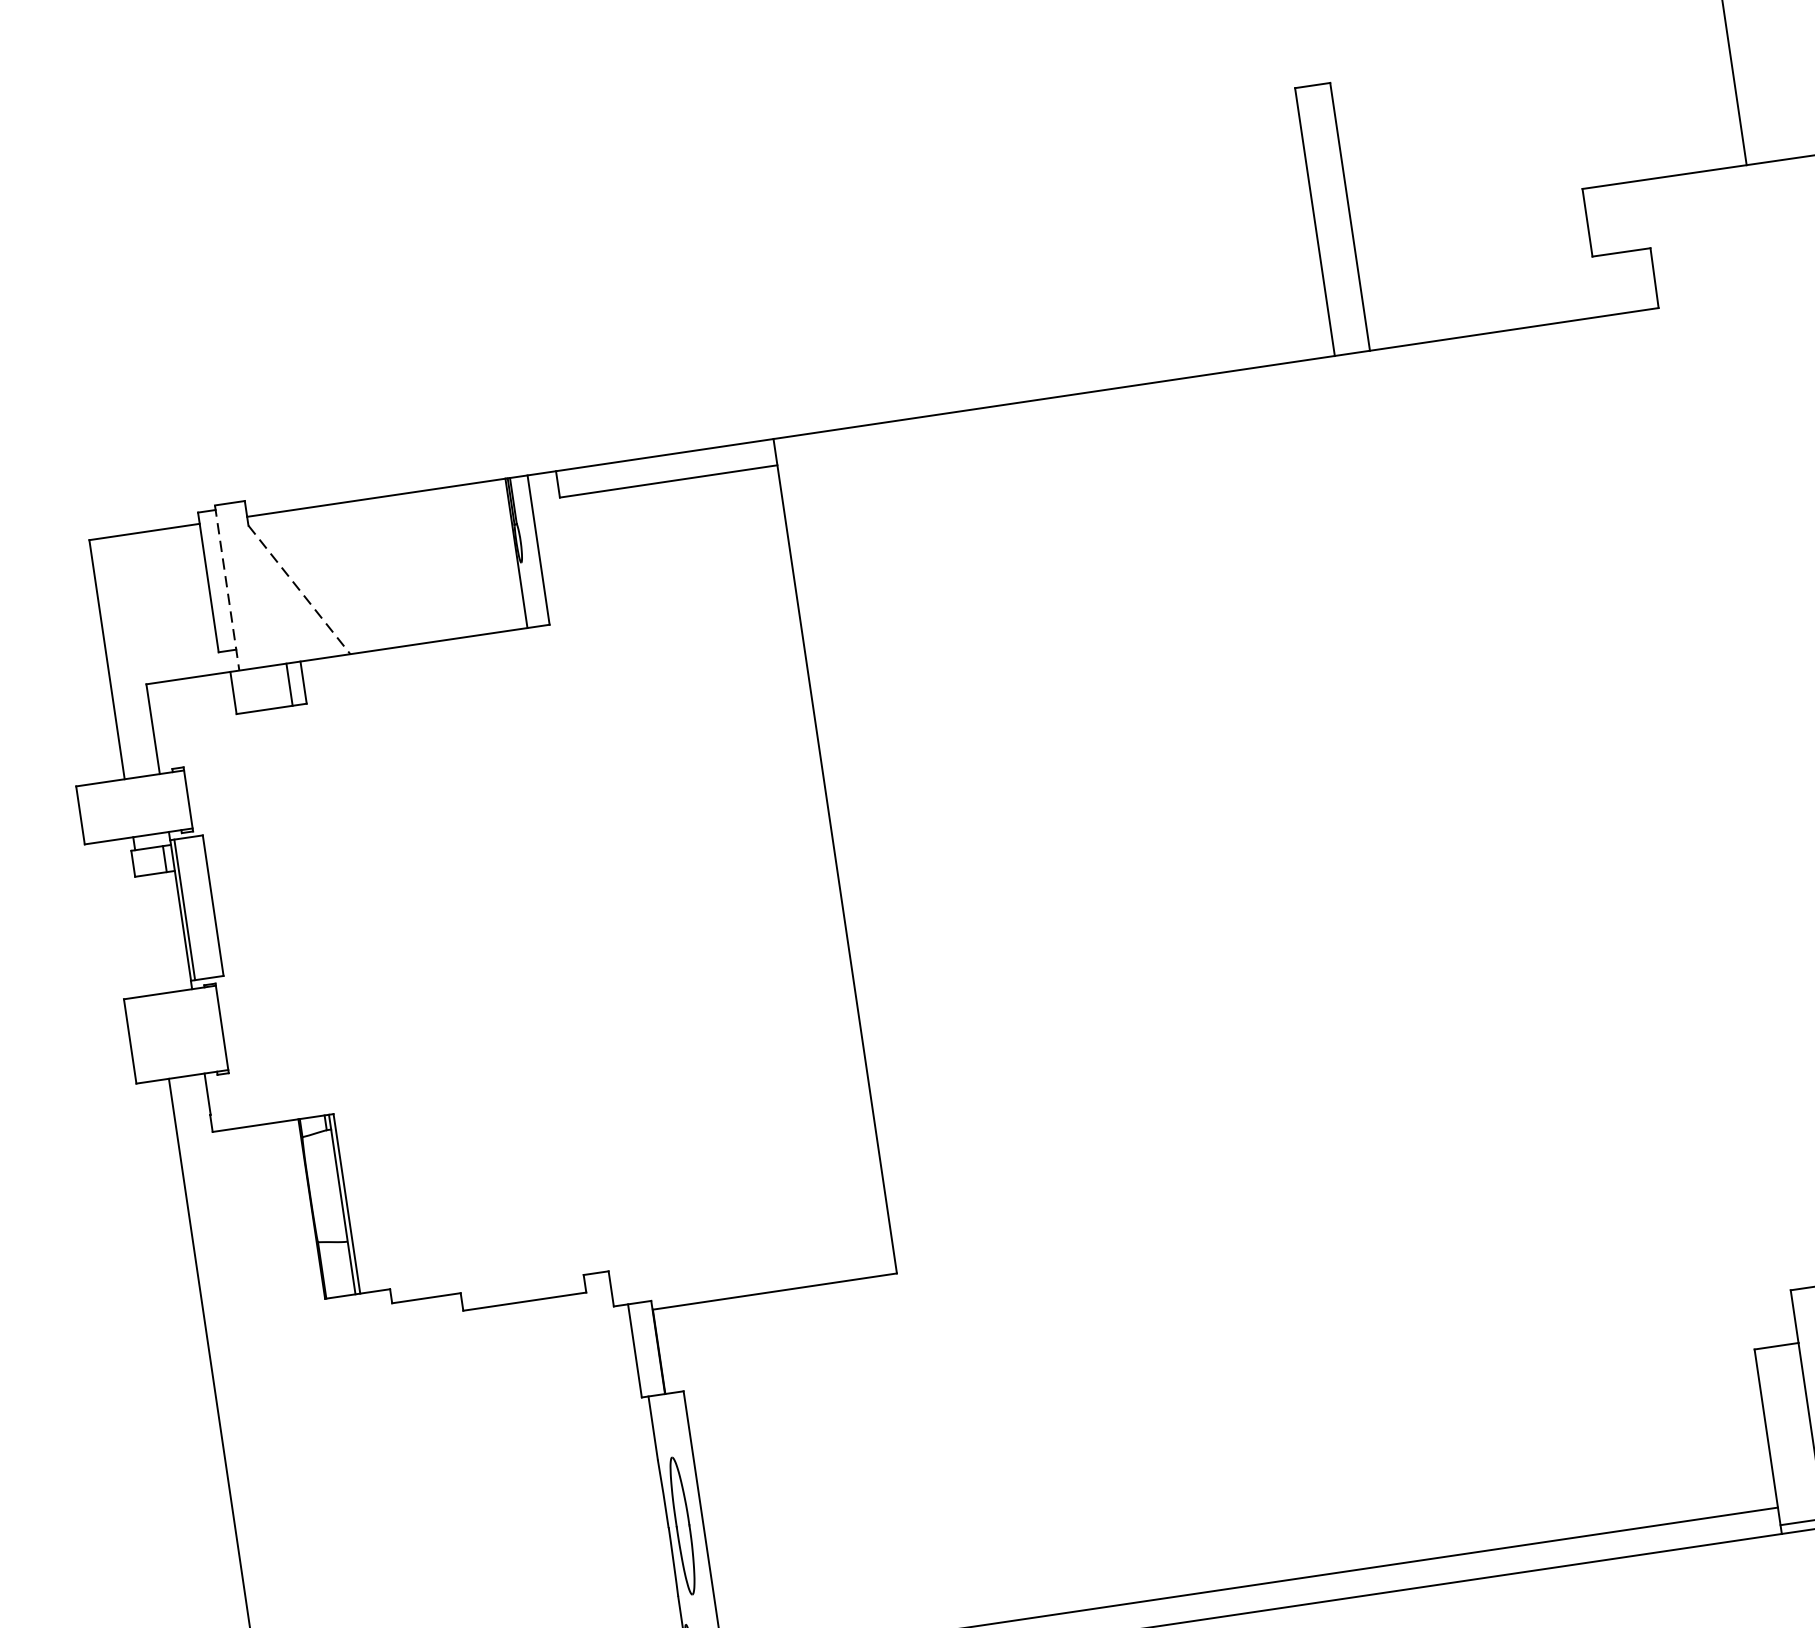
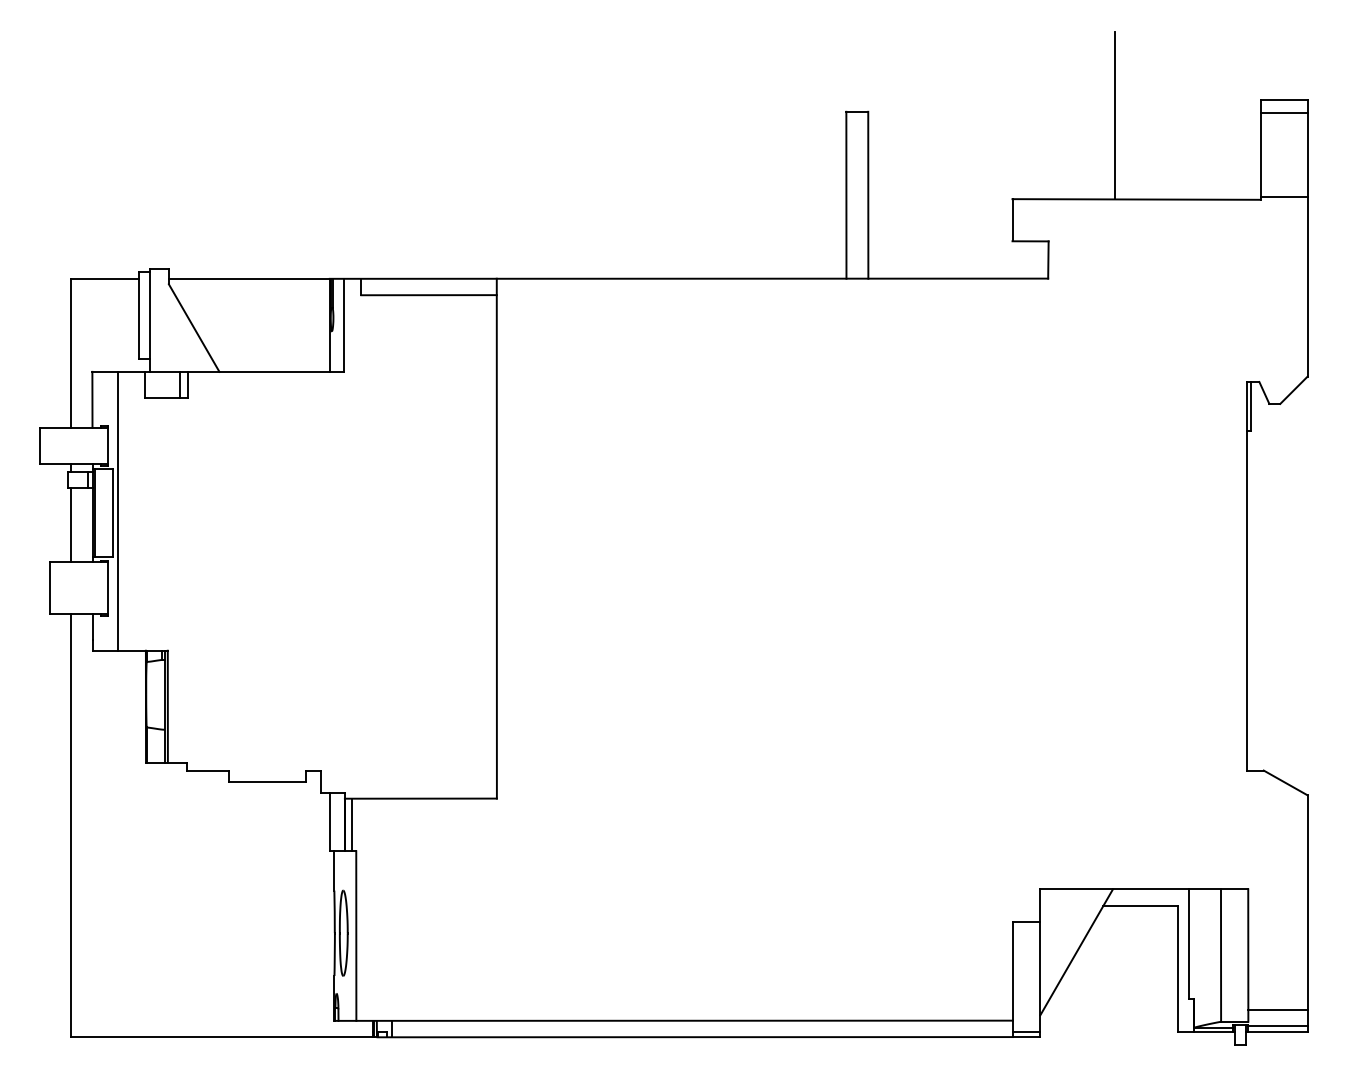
line: (227, 588) -> (150, 320), dashed -> solid
line: (300, 590) -> (194, 328), dashed -> solid
line: (219, 900) -> (117, 510), added
line: (147, 934) -> (70, 524), added
line: (671, 1349) -> (352, 824), added

